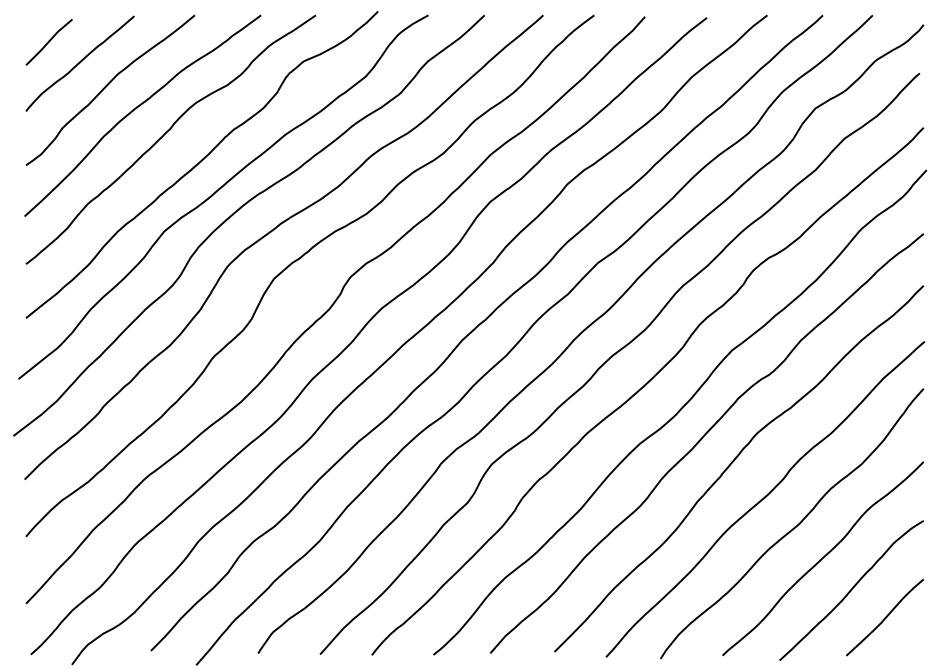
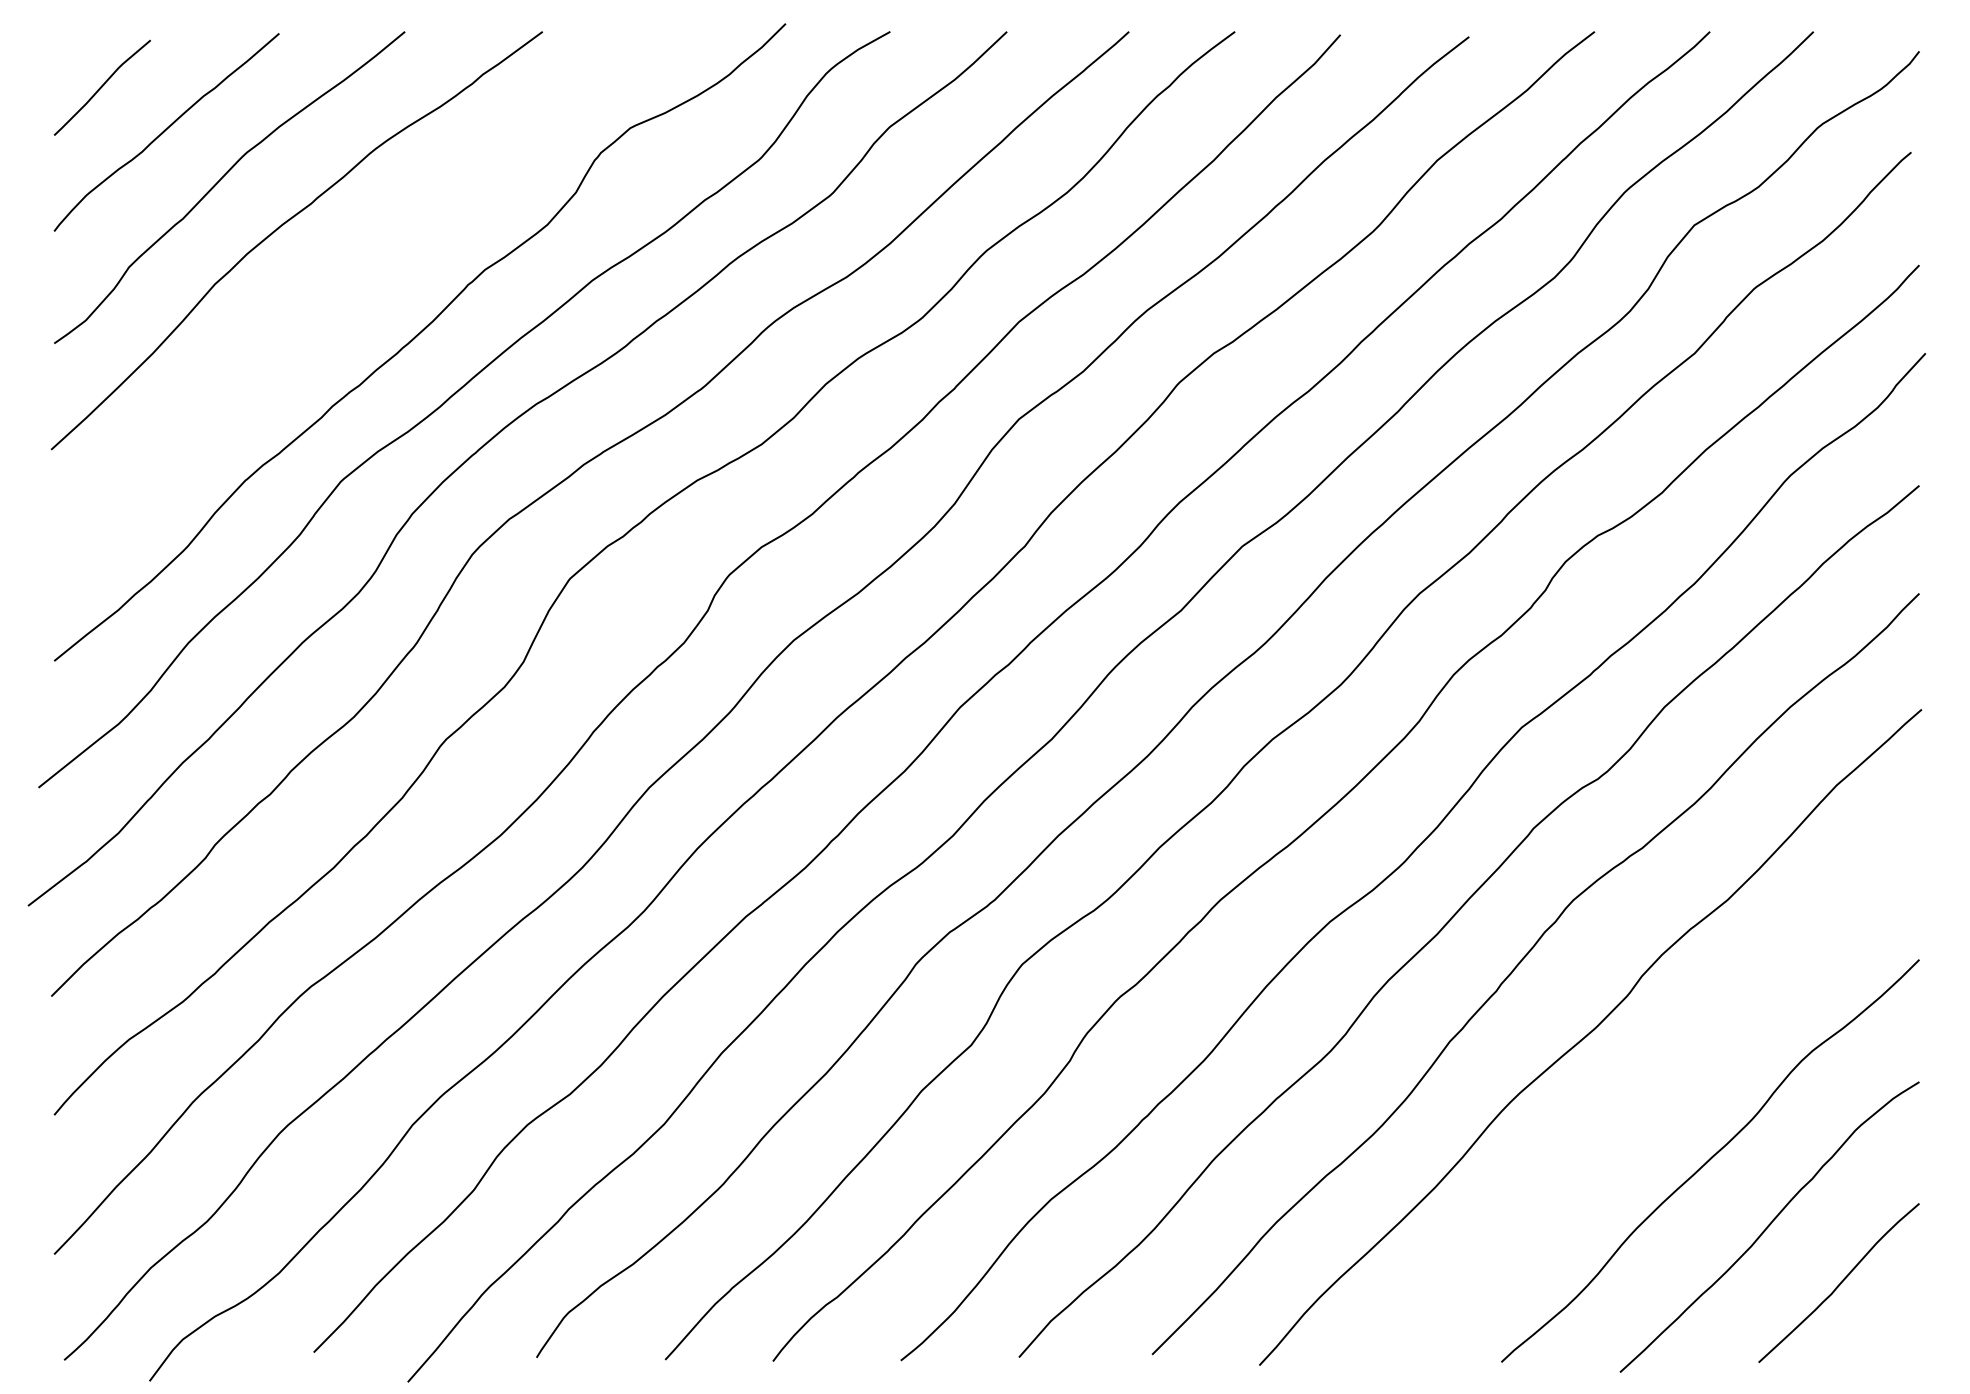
curve: (165, 134) -> (343, 279), removed
curve: (794, 526) -> (1650, 1093), removed

